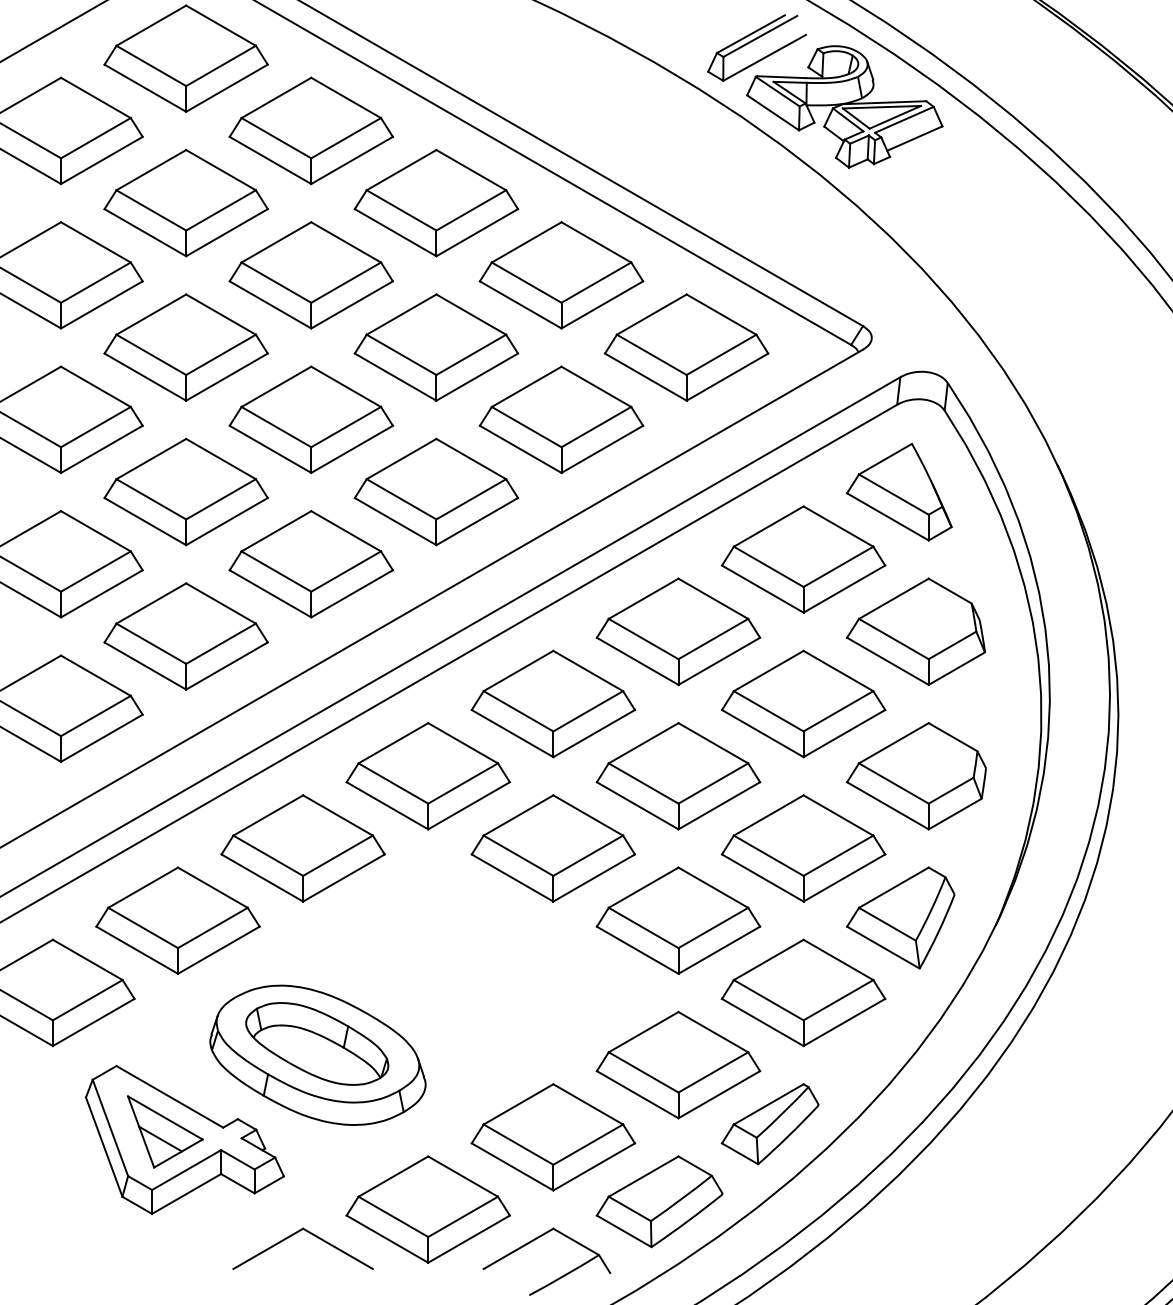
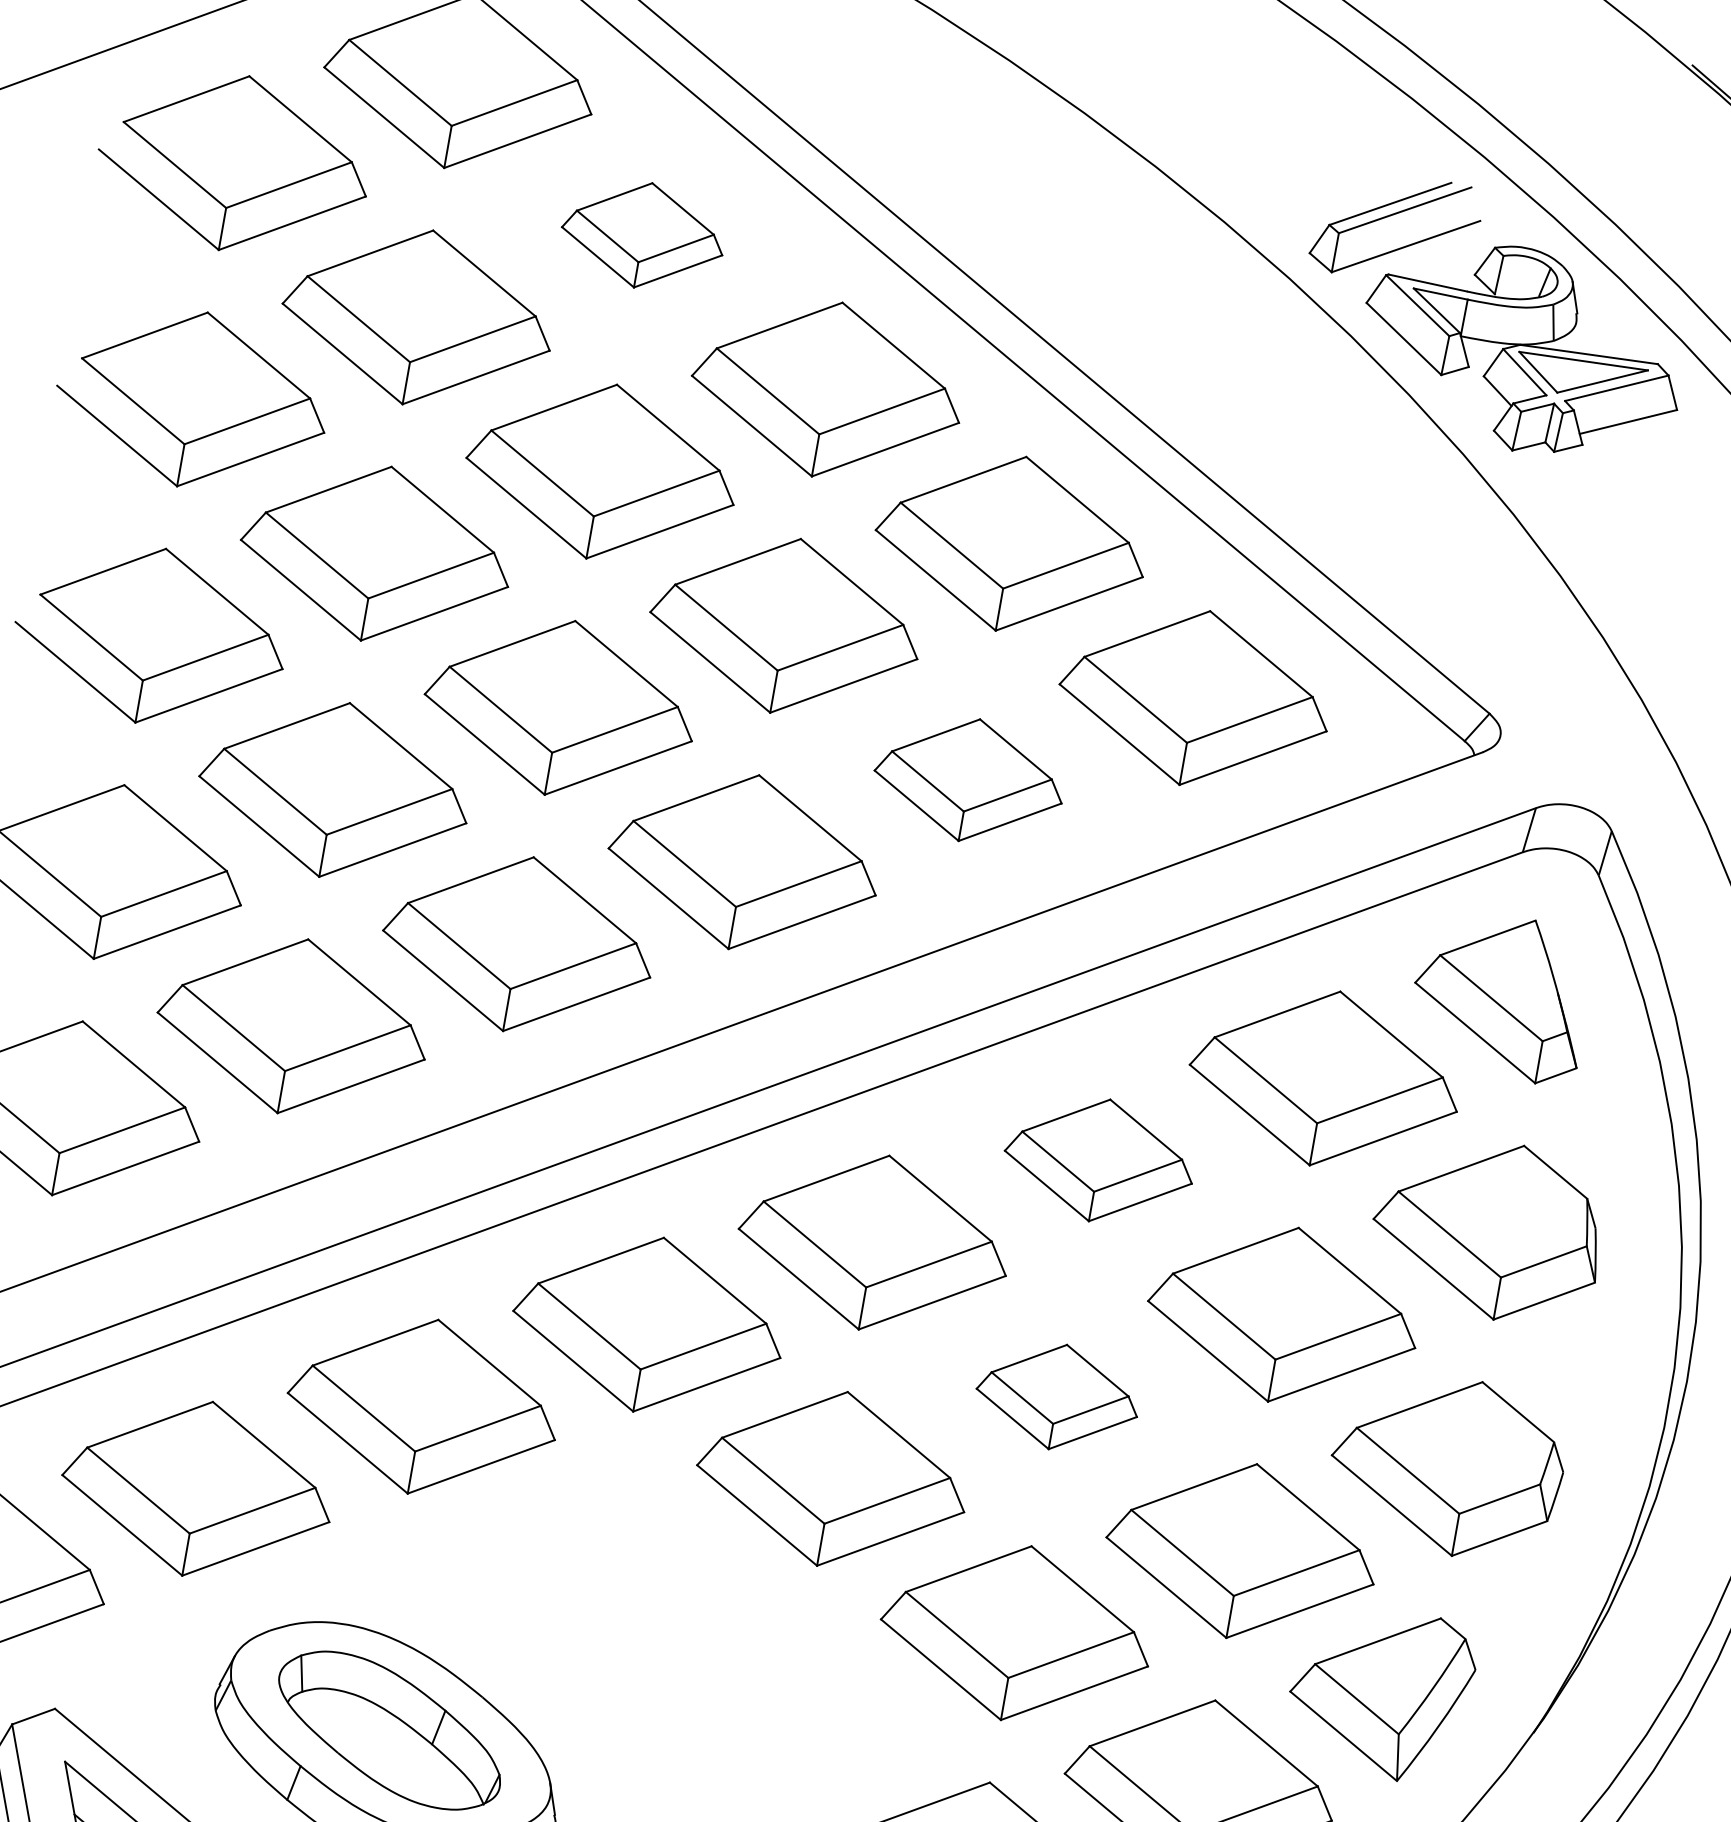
part: (310, 130) -> (642, 234), size x0.6
part: (561, 419) -> (969, 779), size x0.7
part: (678, 631) -> (1099, 1160), size x0.7
part: (678, 776) -> (1057, 1397), size x0.6

